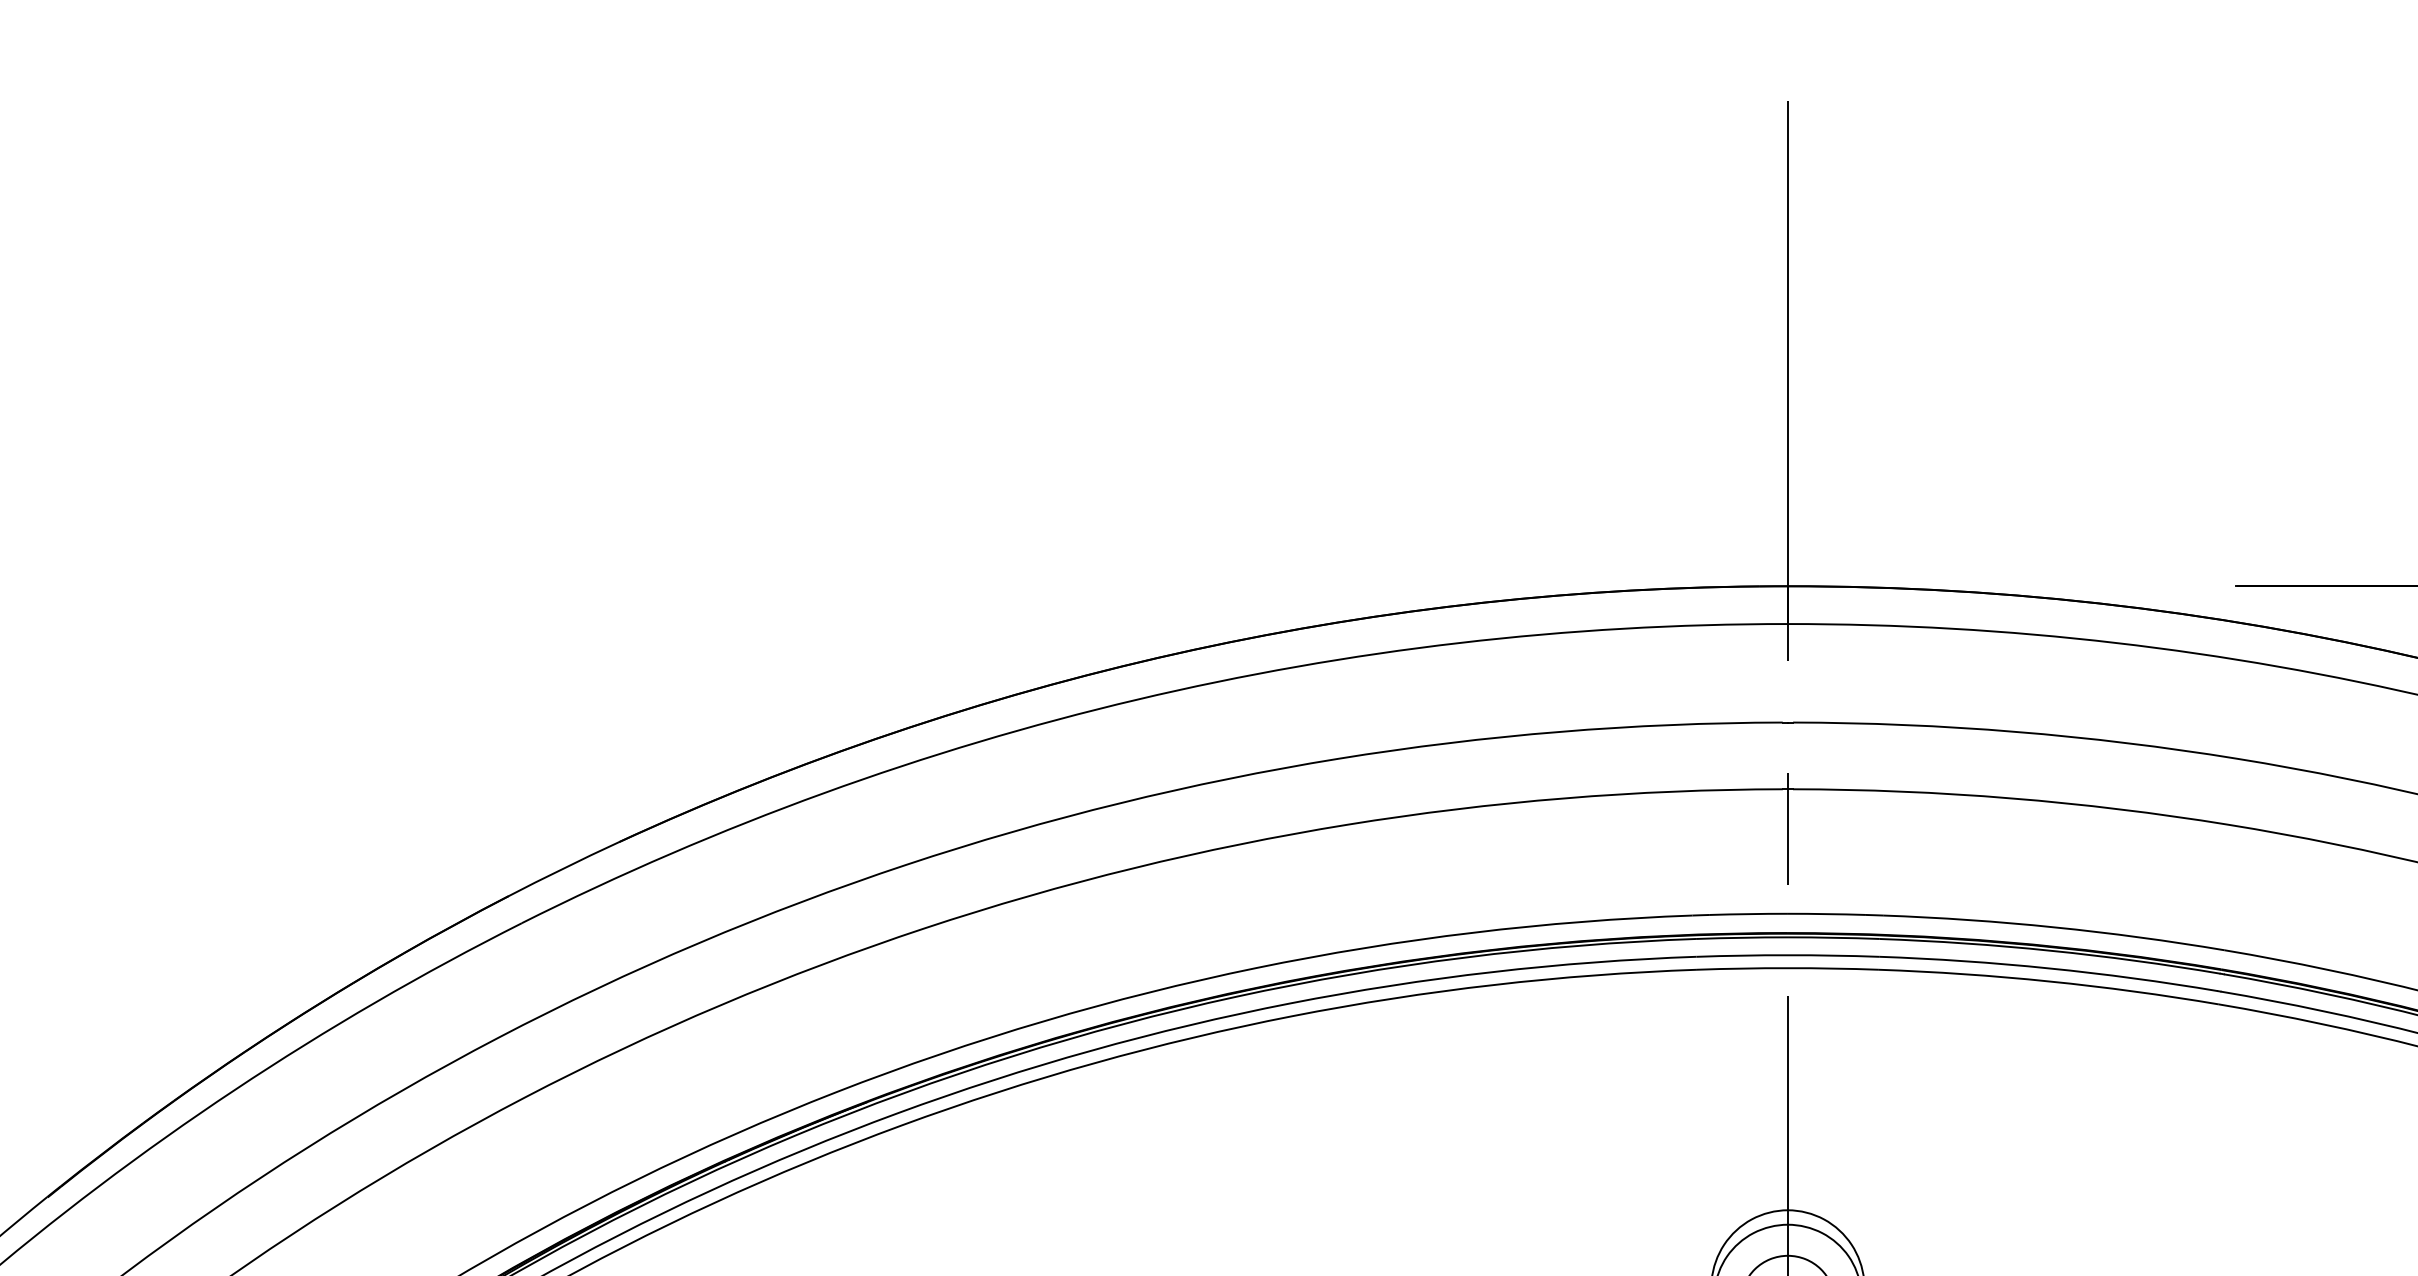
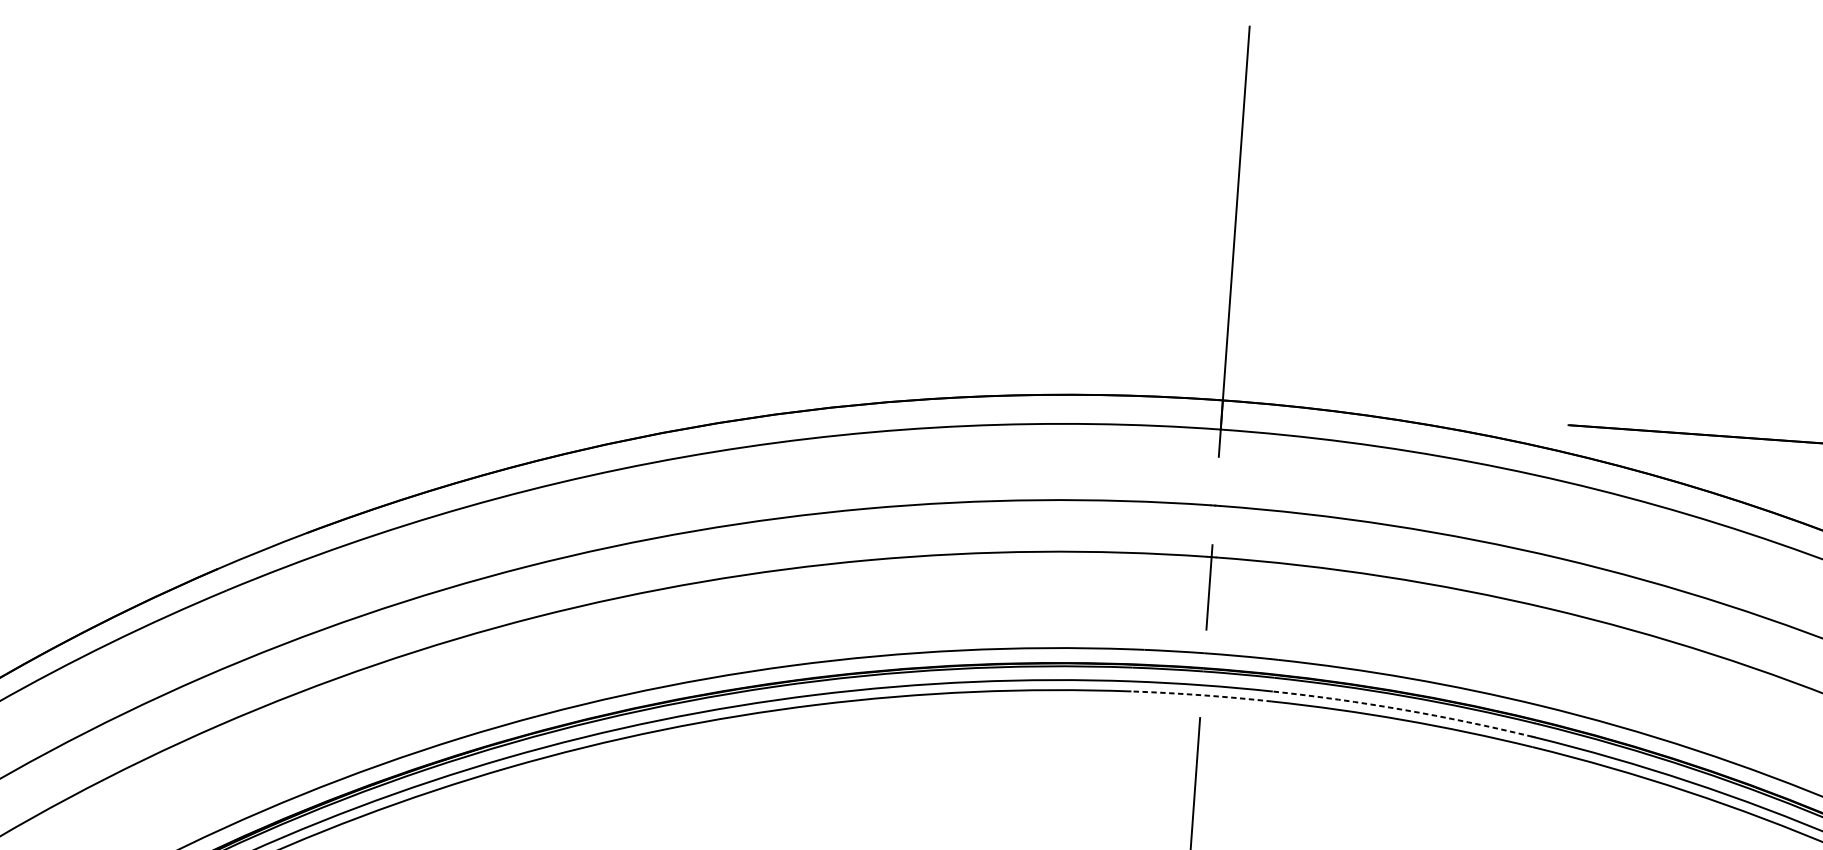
arc: (1787, 968) -> (1201, 695), solid -> dashed
arc: (2049, 968) -> (1403, 709), solid -> dashed

